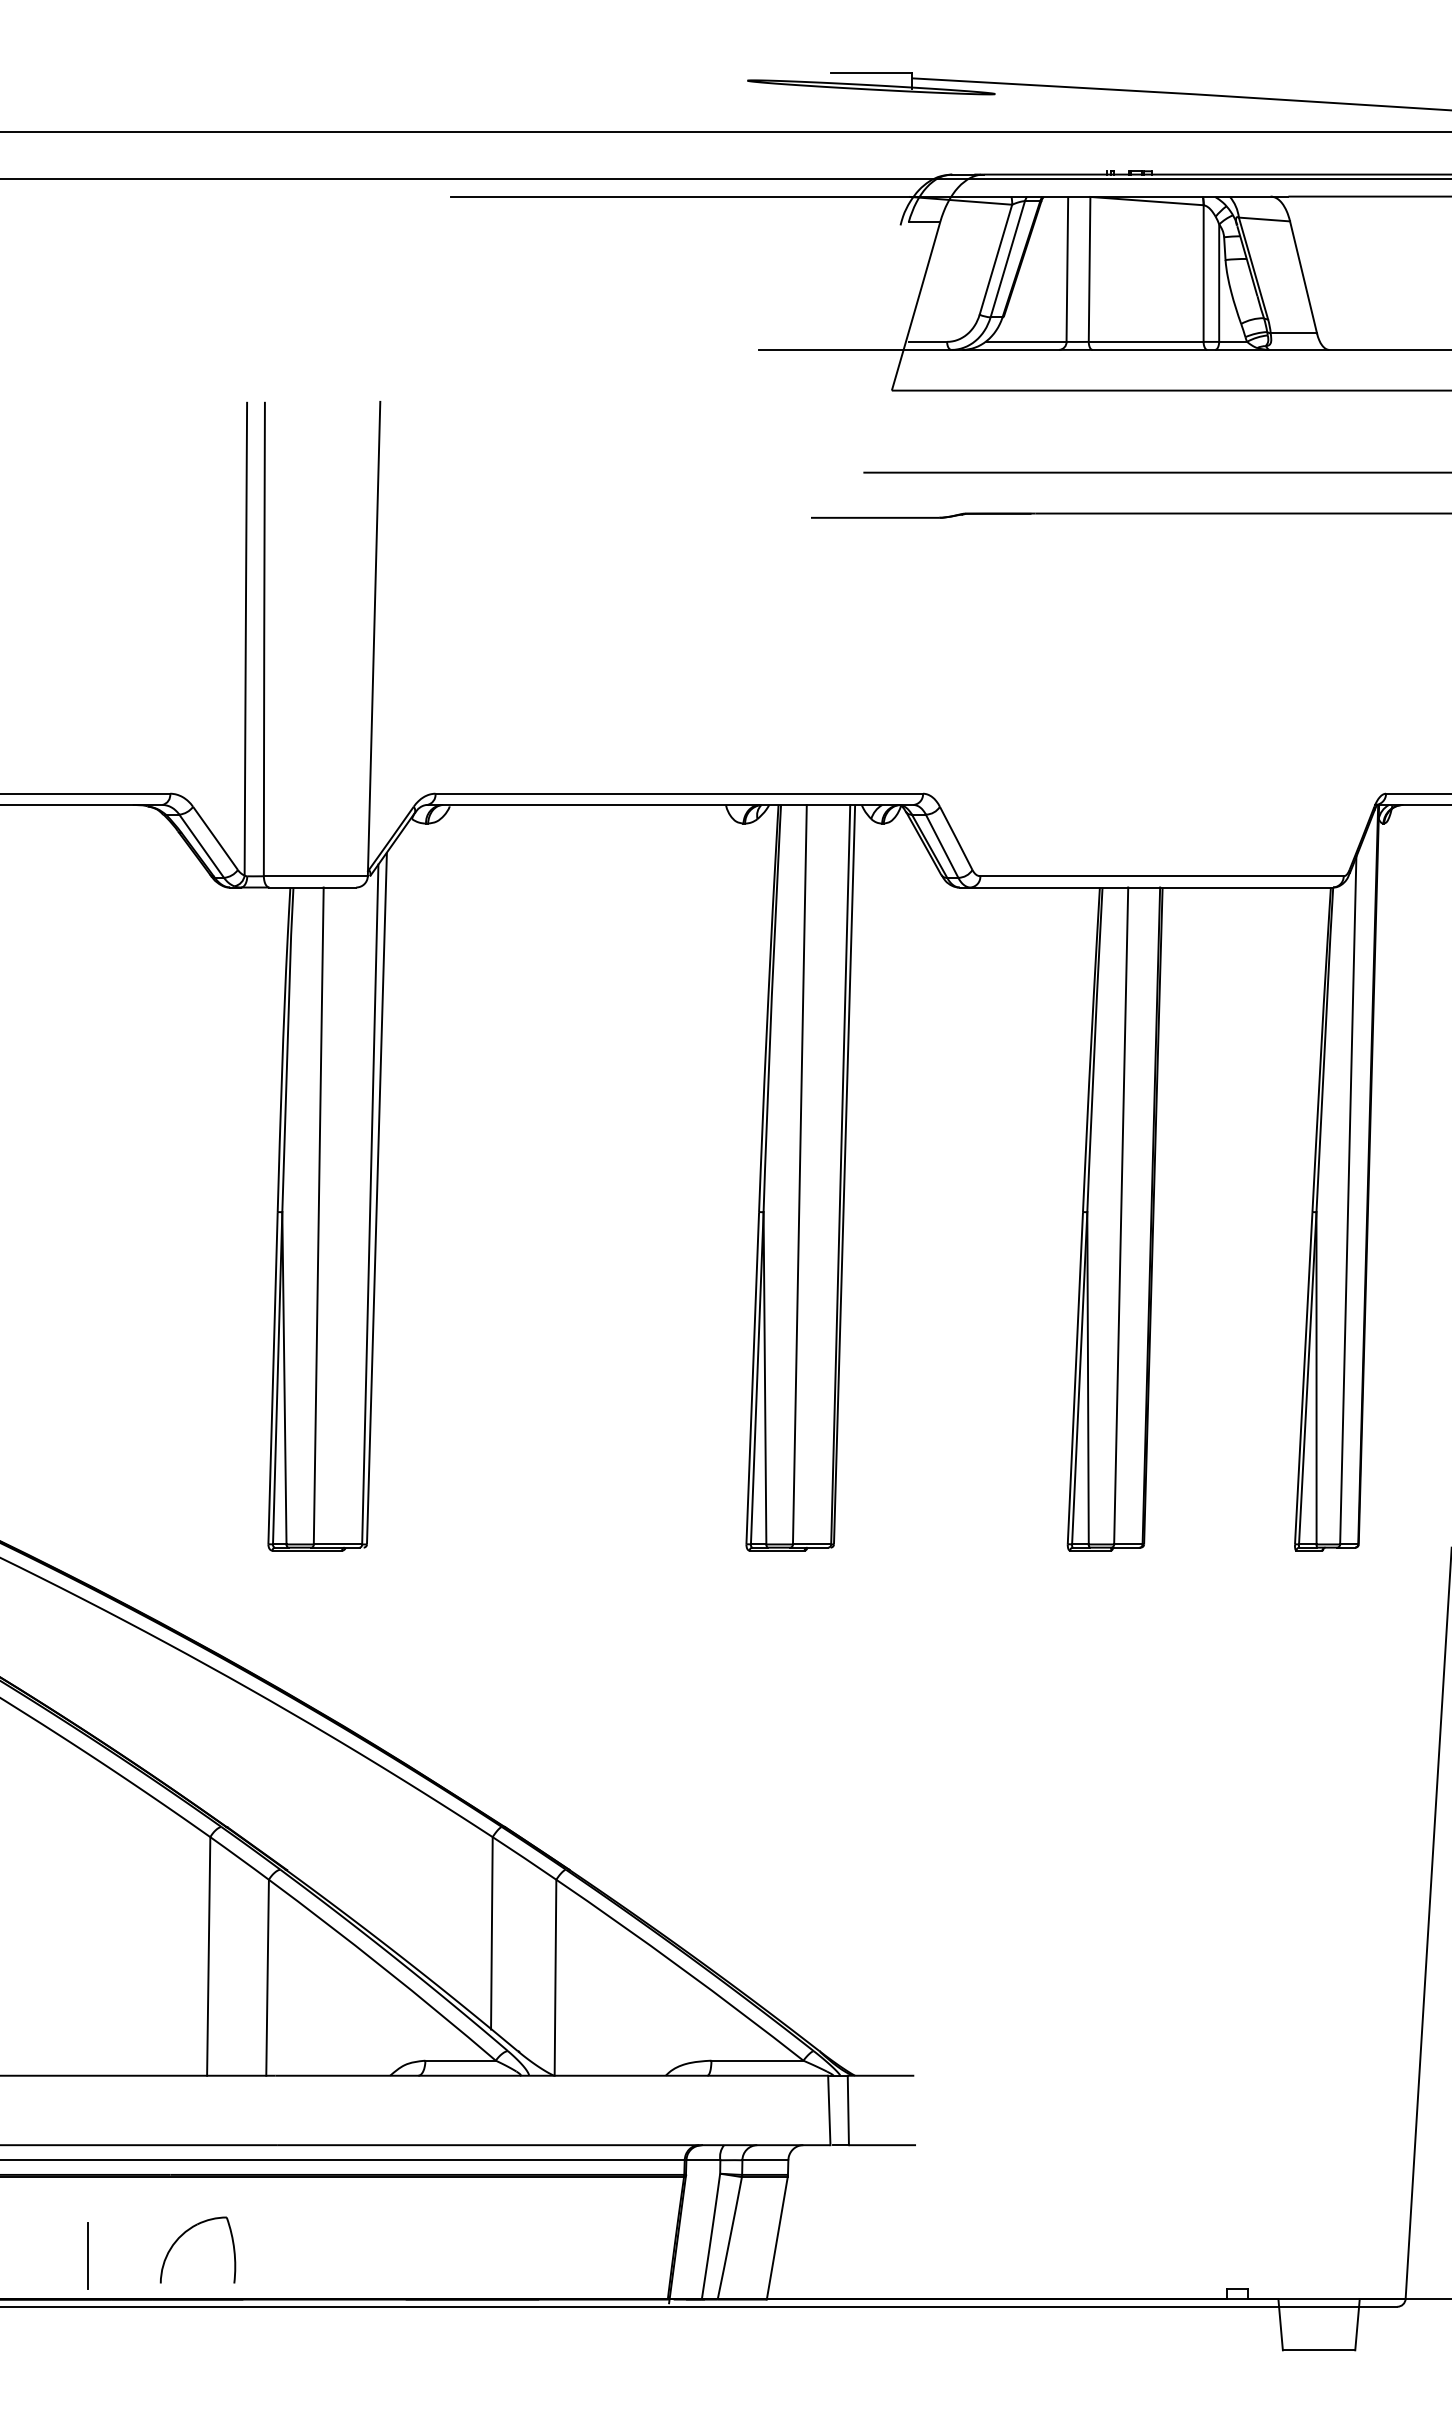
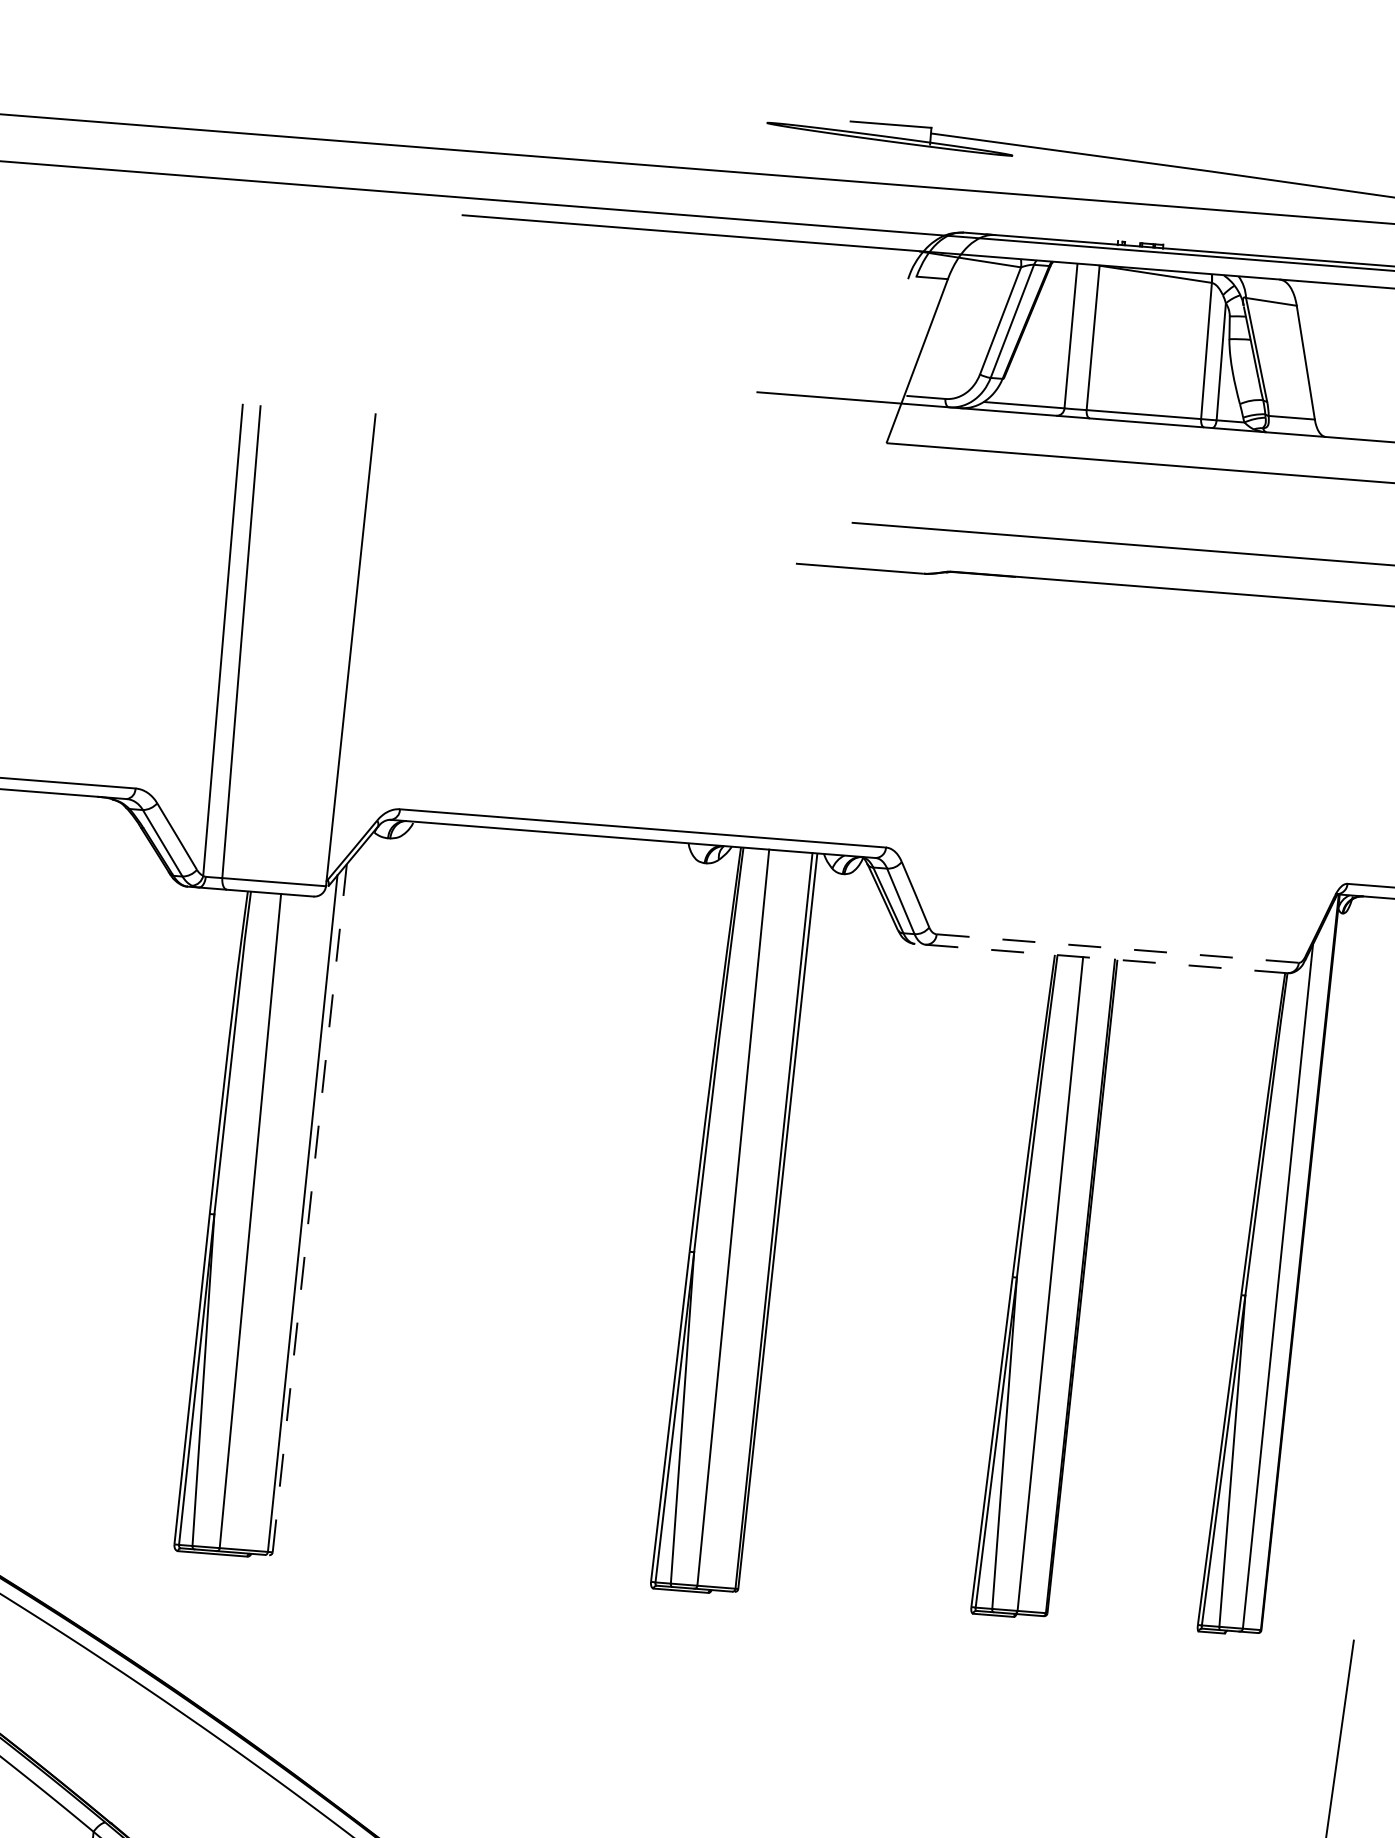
line: (1162, 876) -> (1118, 948), solid -> dashed
line: (1146, 887) -> (1101, 958), solid -> dashed
line: (376, 1197) -> (309, 1207), solid -> dashed

